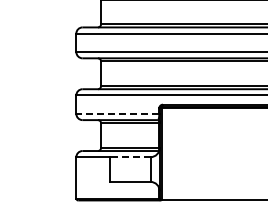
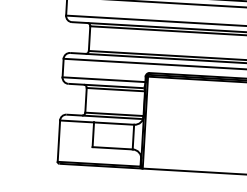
line: (117, 113) -> (103, 79), dashed -> solid
line: (129, 157) -> (113, 123), dashed -> solid

